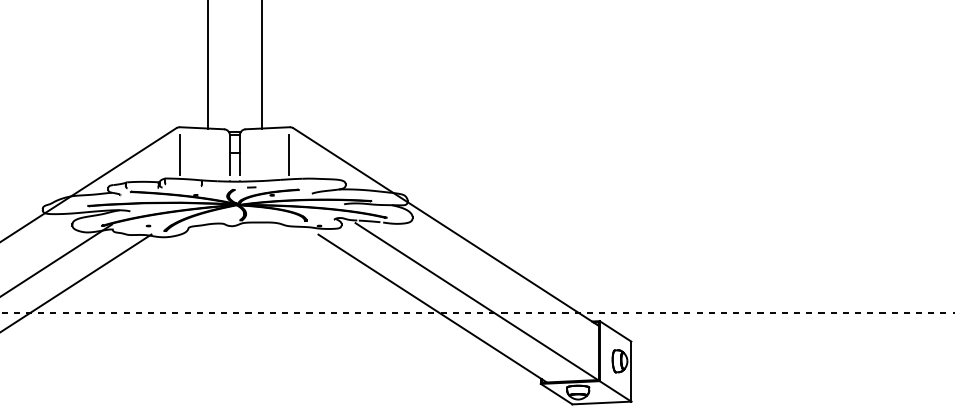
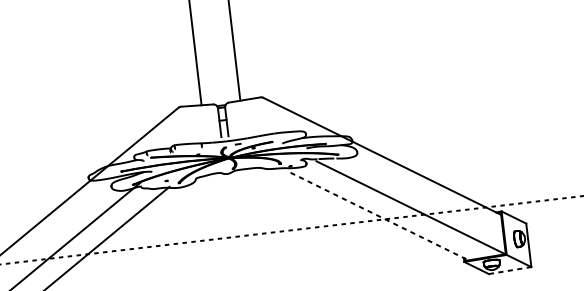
line: (180, 155) -> (183, 127), removed
line: (288, 155) -> (262, 117), removed
line: (433, 308) -> (380, 216), solid -> dashed
line: (602, 402) -> (510, 270), solid -> dashed

